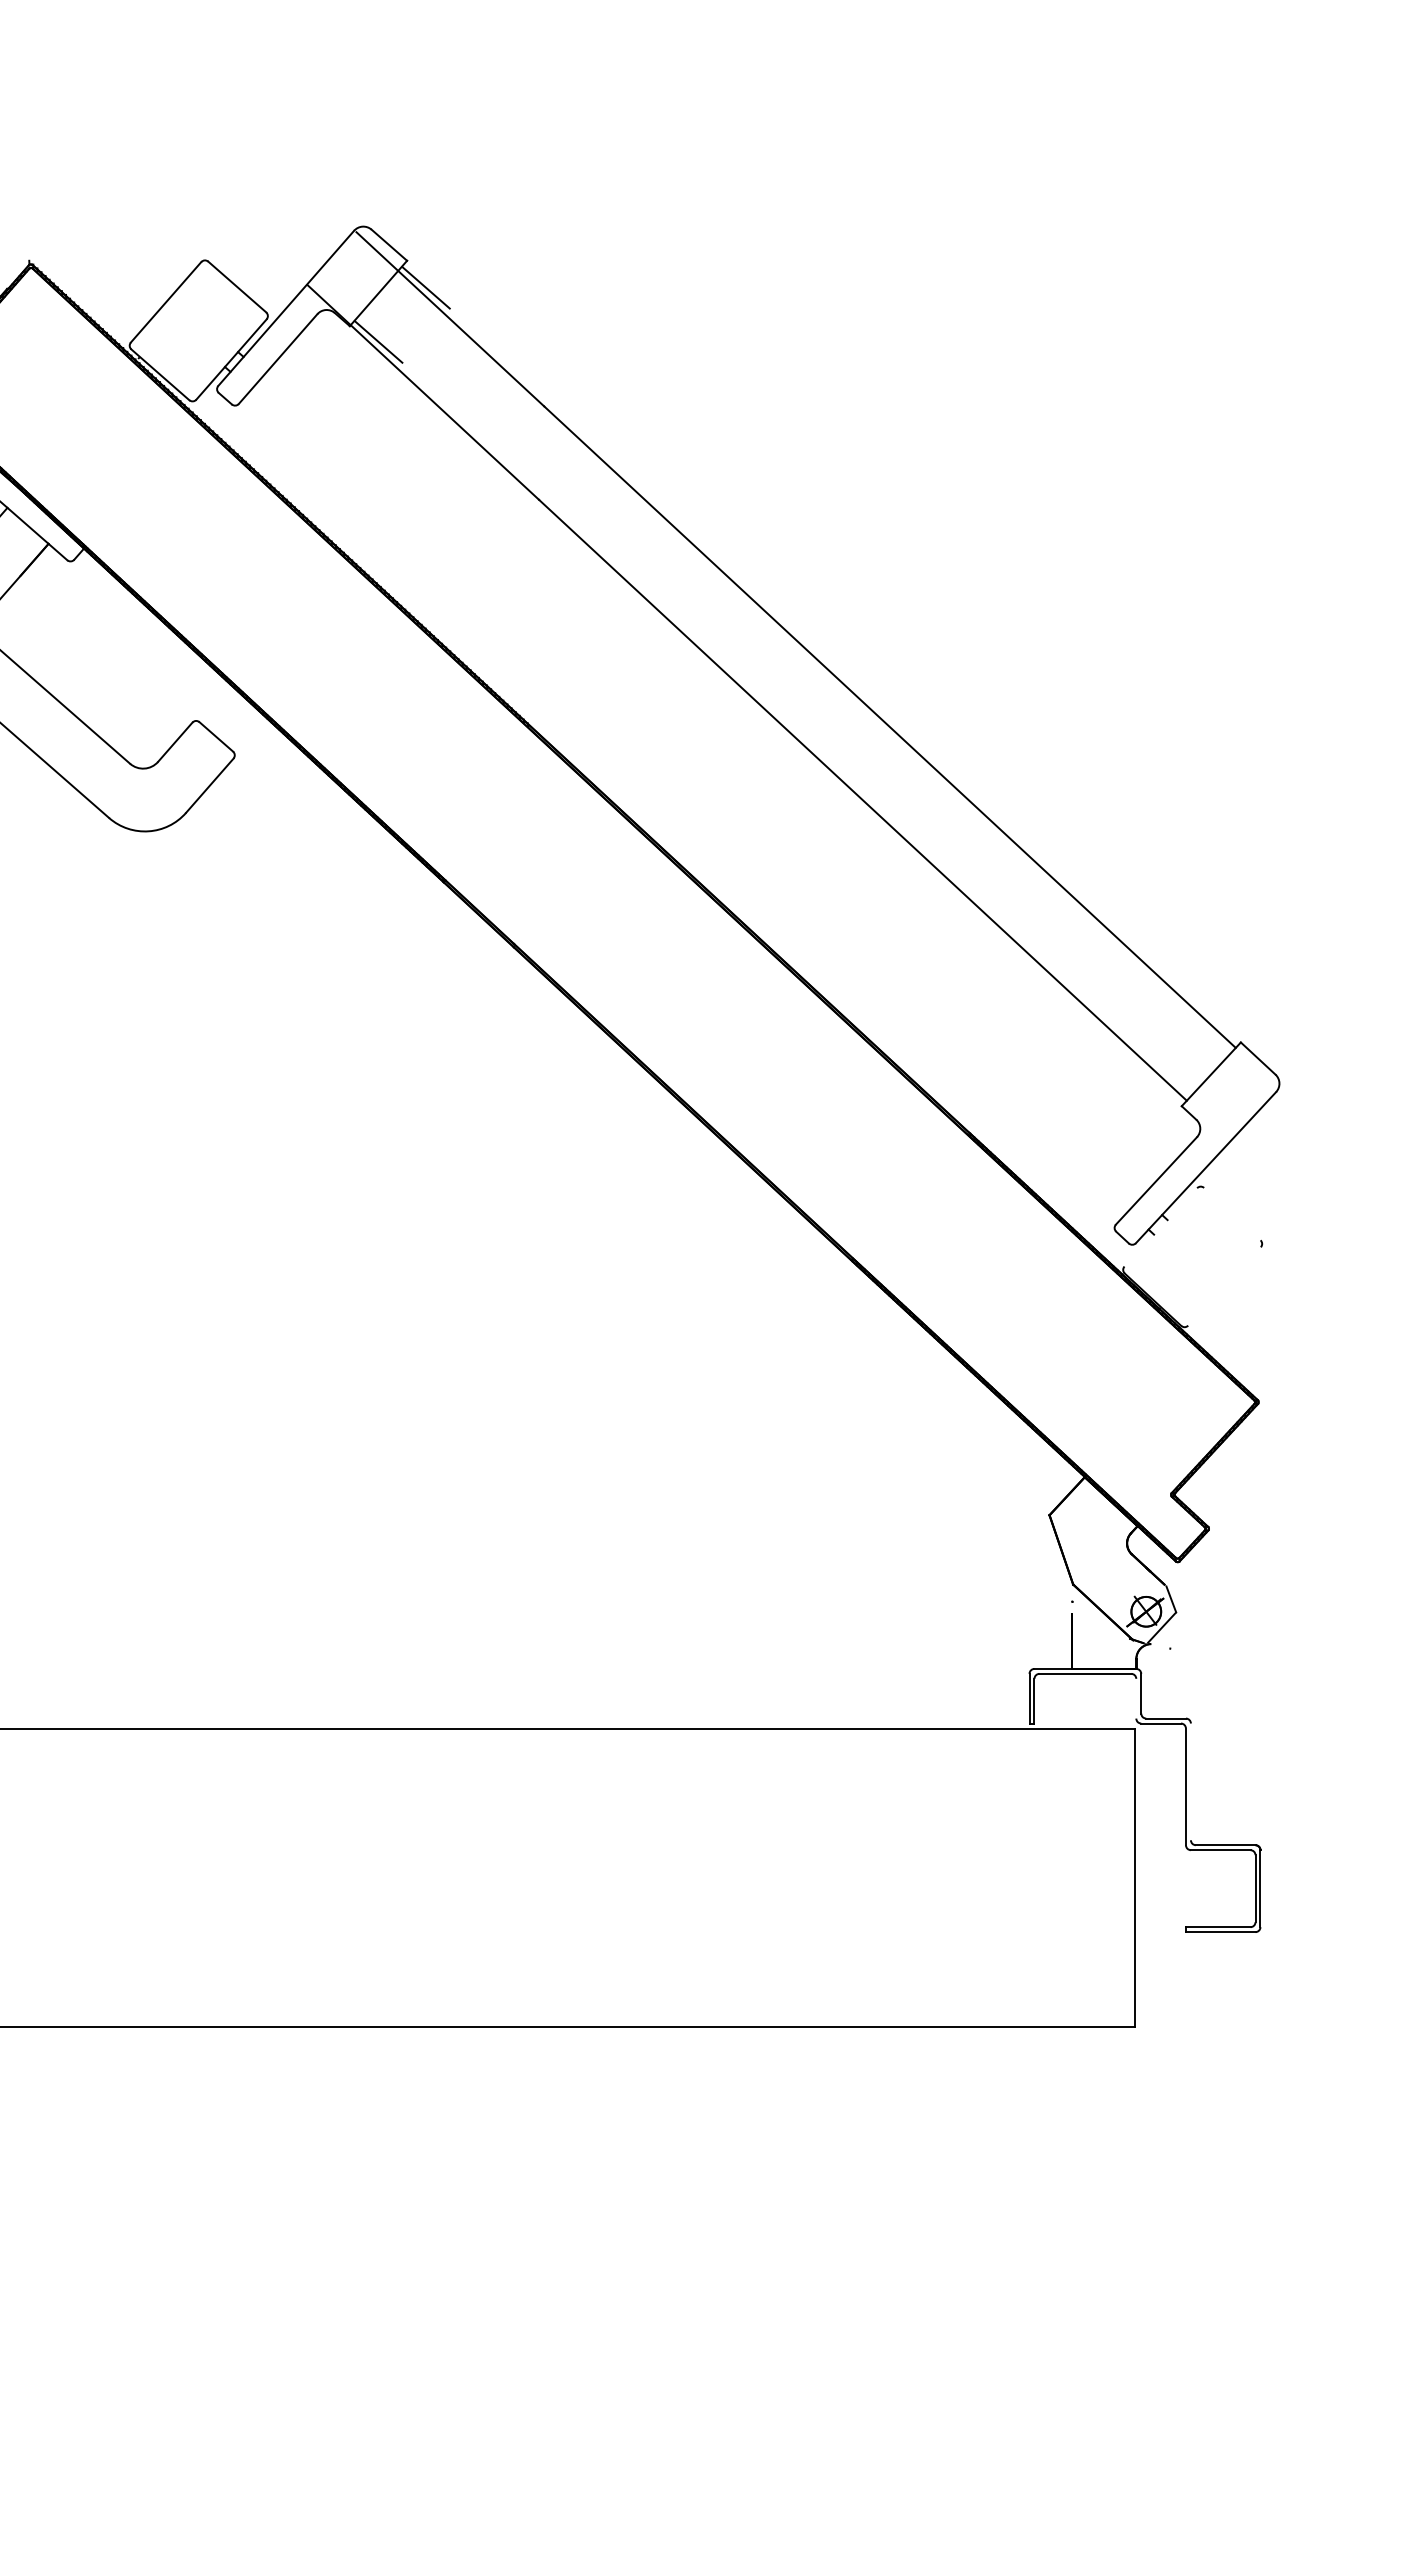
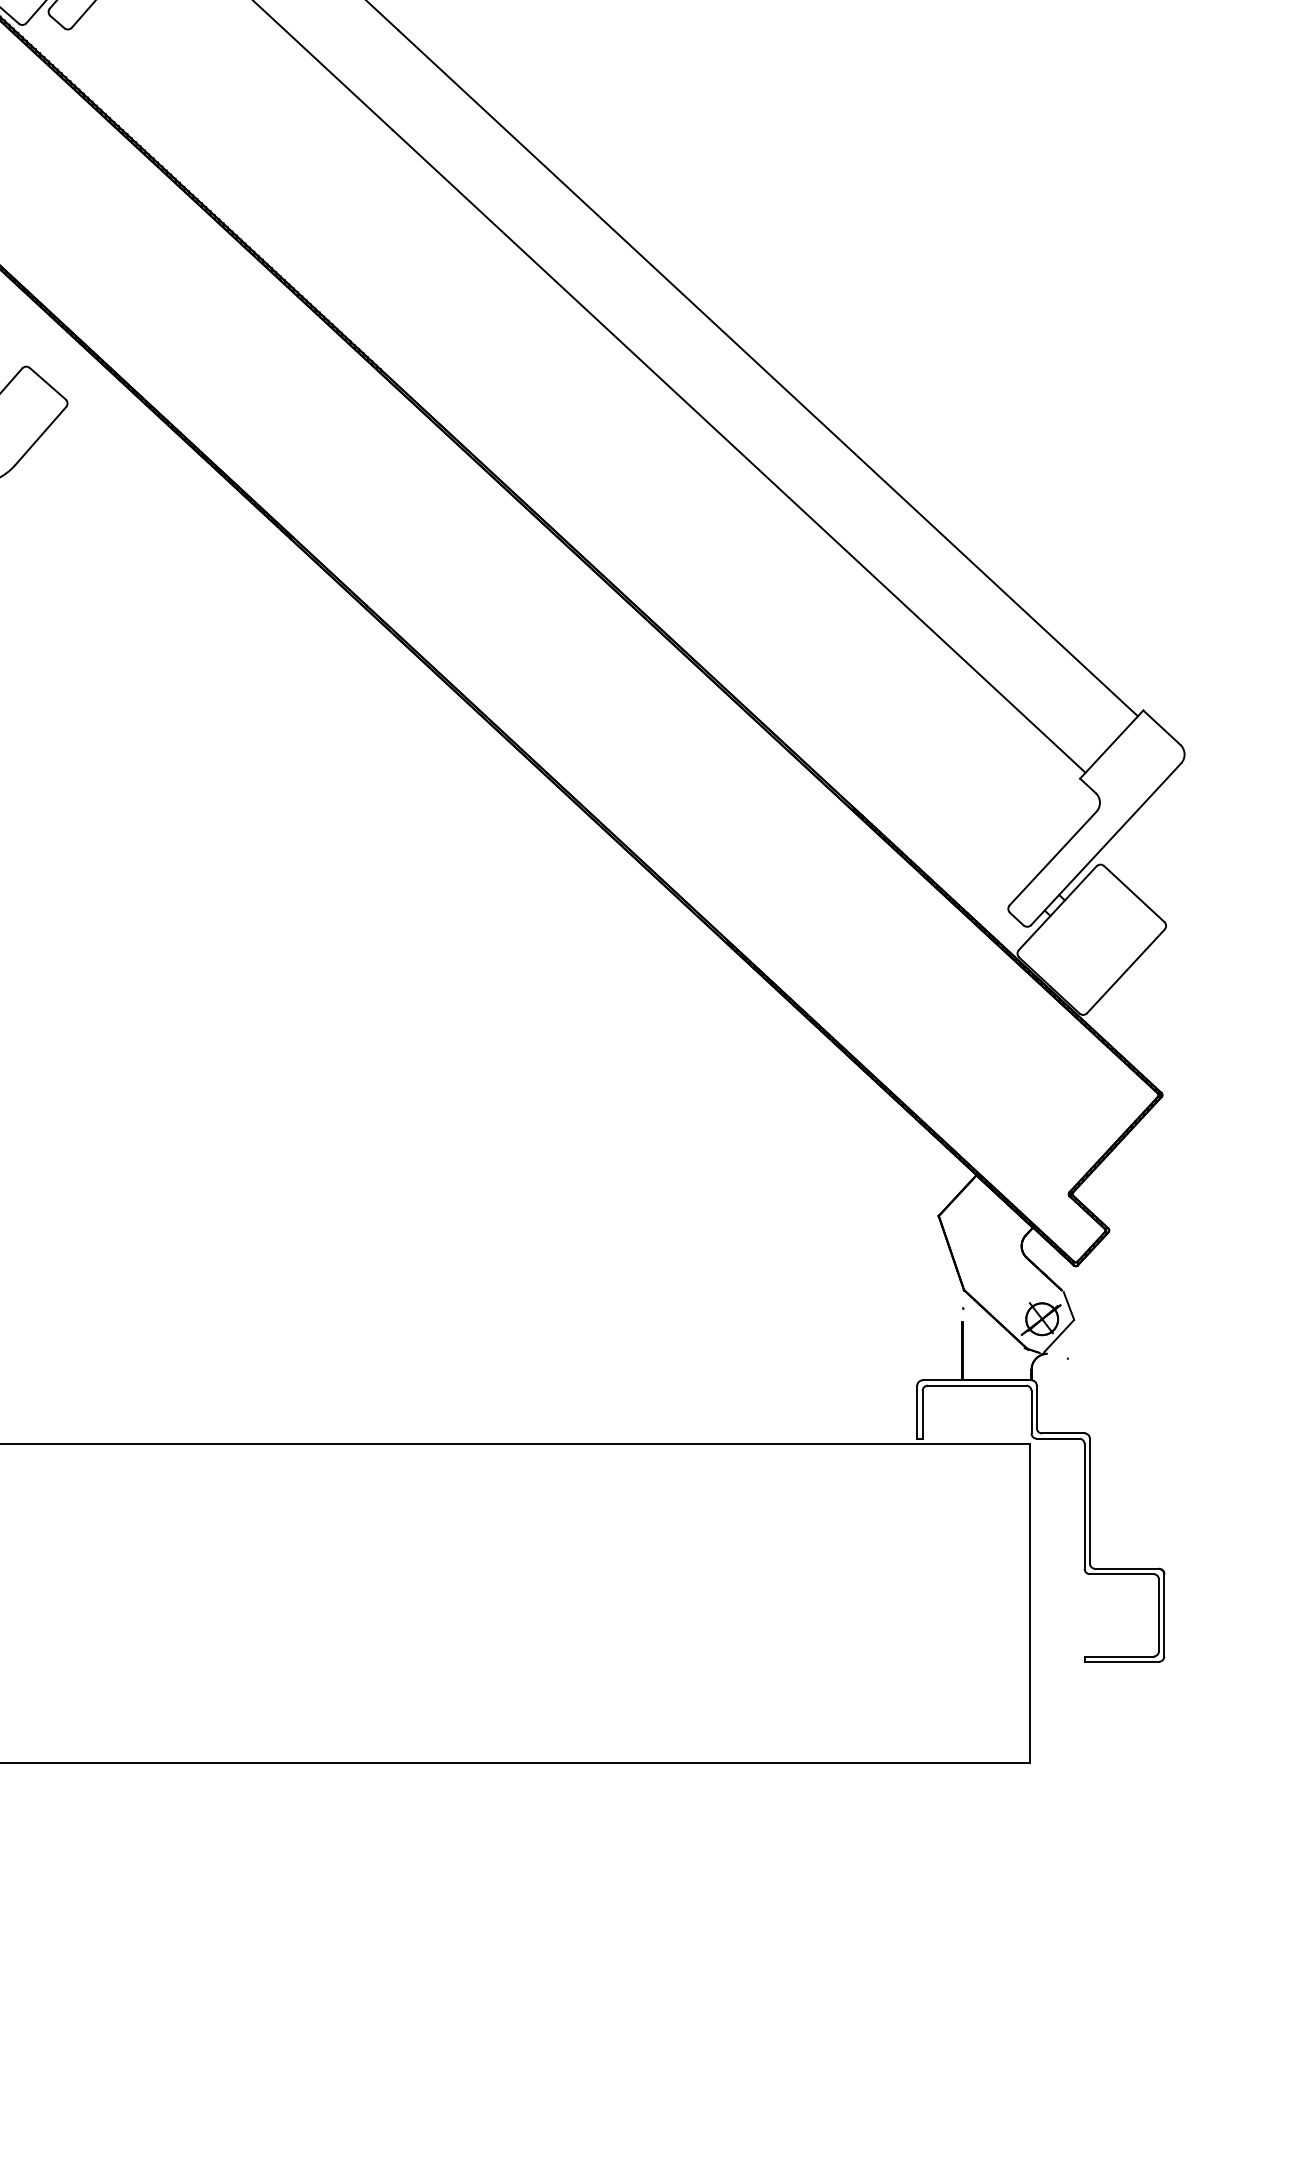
line: (1232, 1213) -> (1134, 893), added
line: (1160, 1227) -> (1057, 908), added
line: (1224, 1286) -> (1125, 971), added
line: (1136, 1698) -> (1031, 1411), added
line: (1190, 1781) -> (1089, 1500), added

